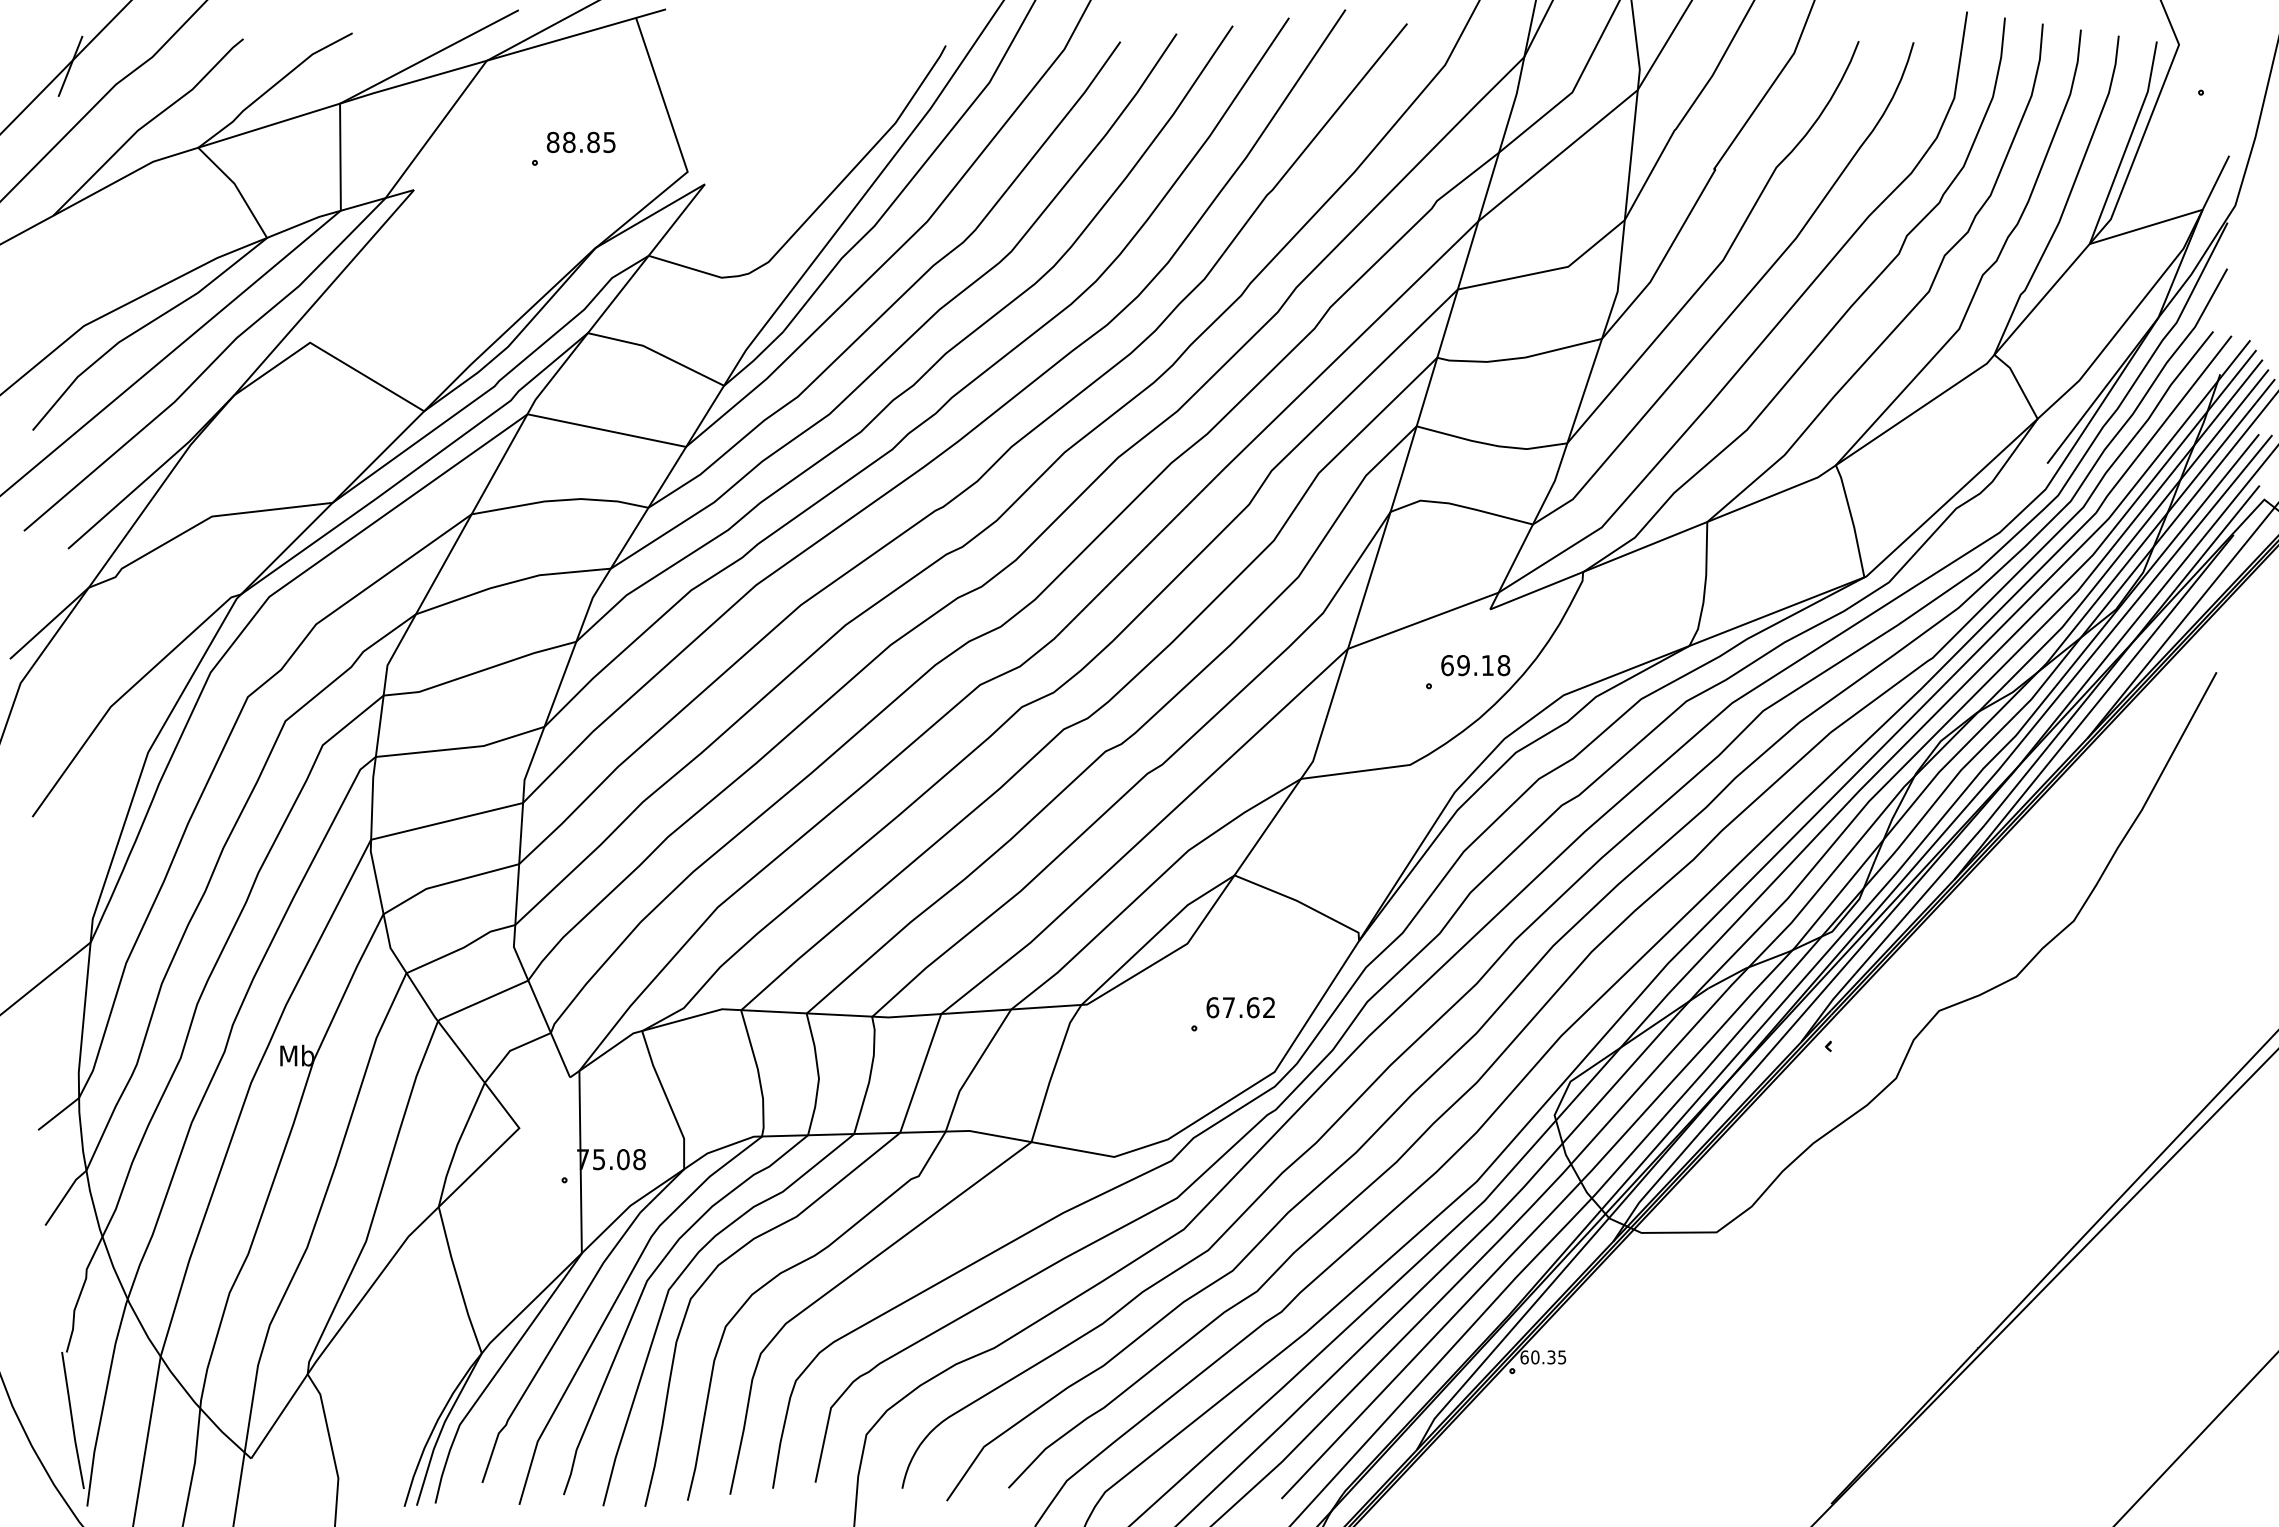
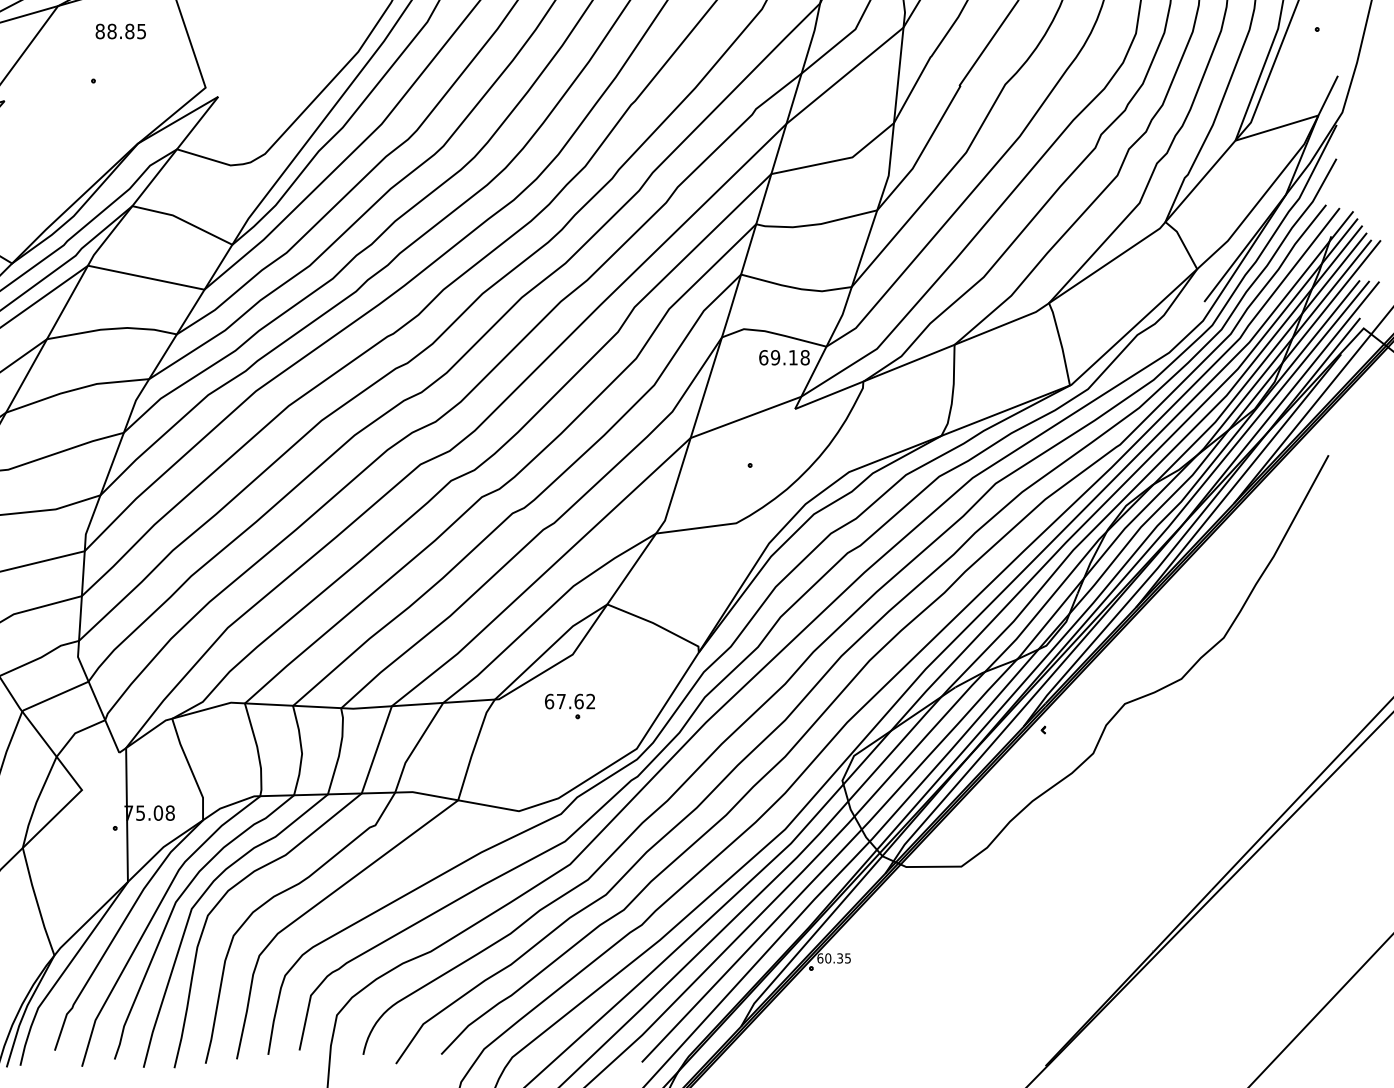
text: (581, 142) -> (121, 31), moved
text: (1475, 665) -> (784, 357), moved
text: (1240, 1007) -> (569, 701), moved

